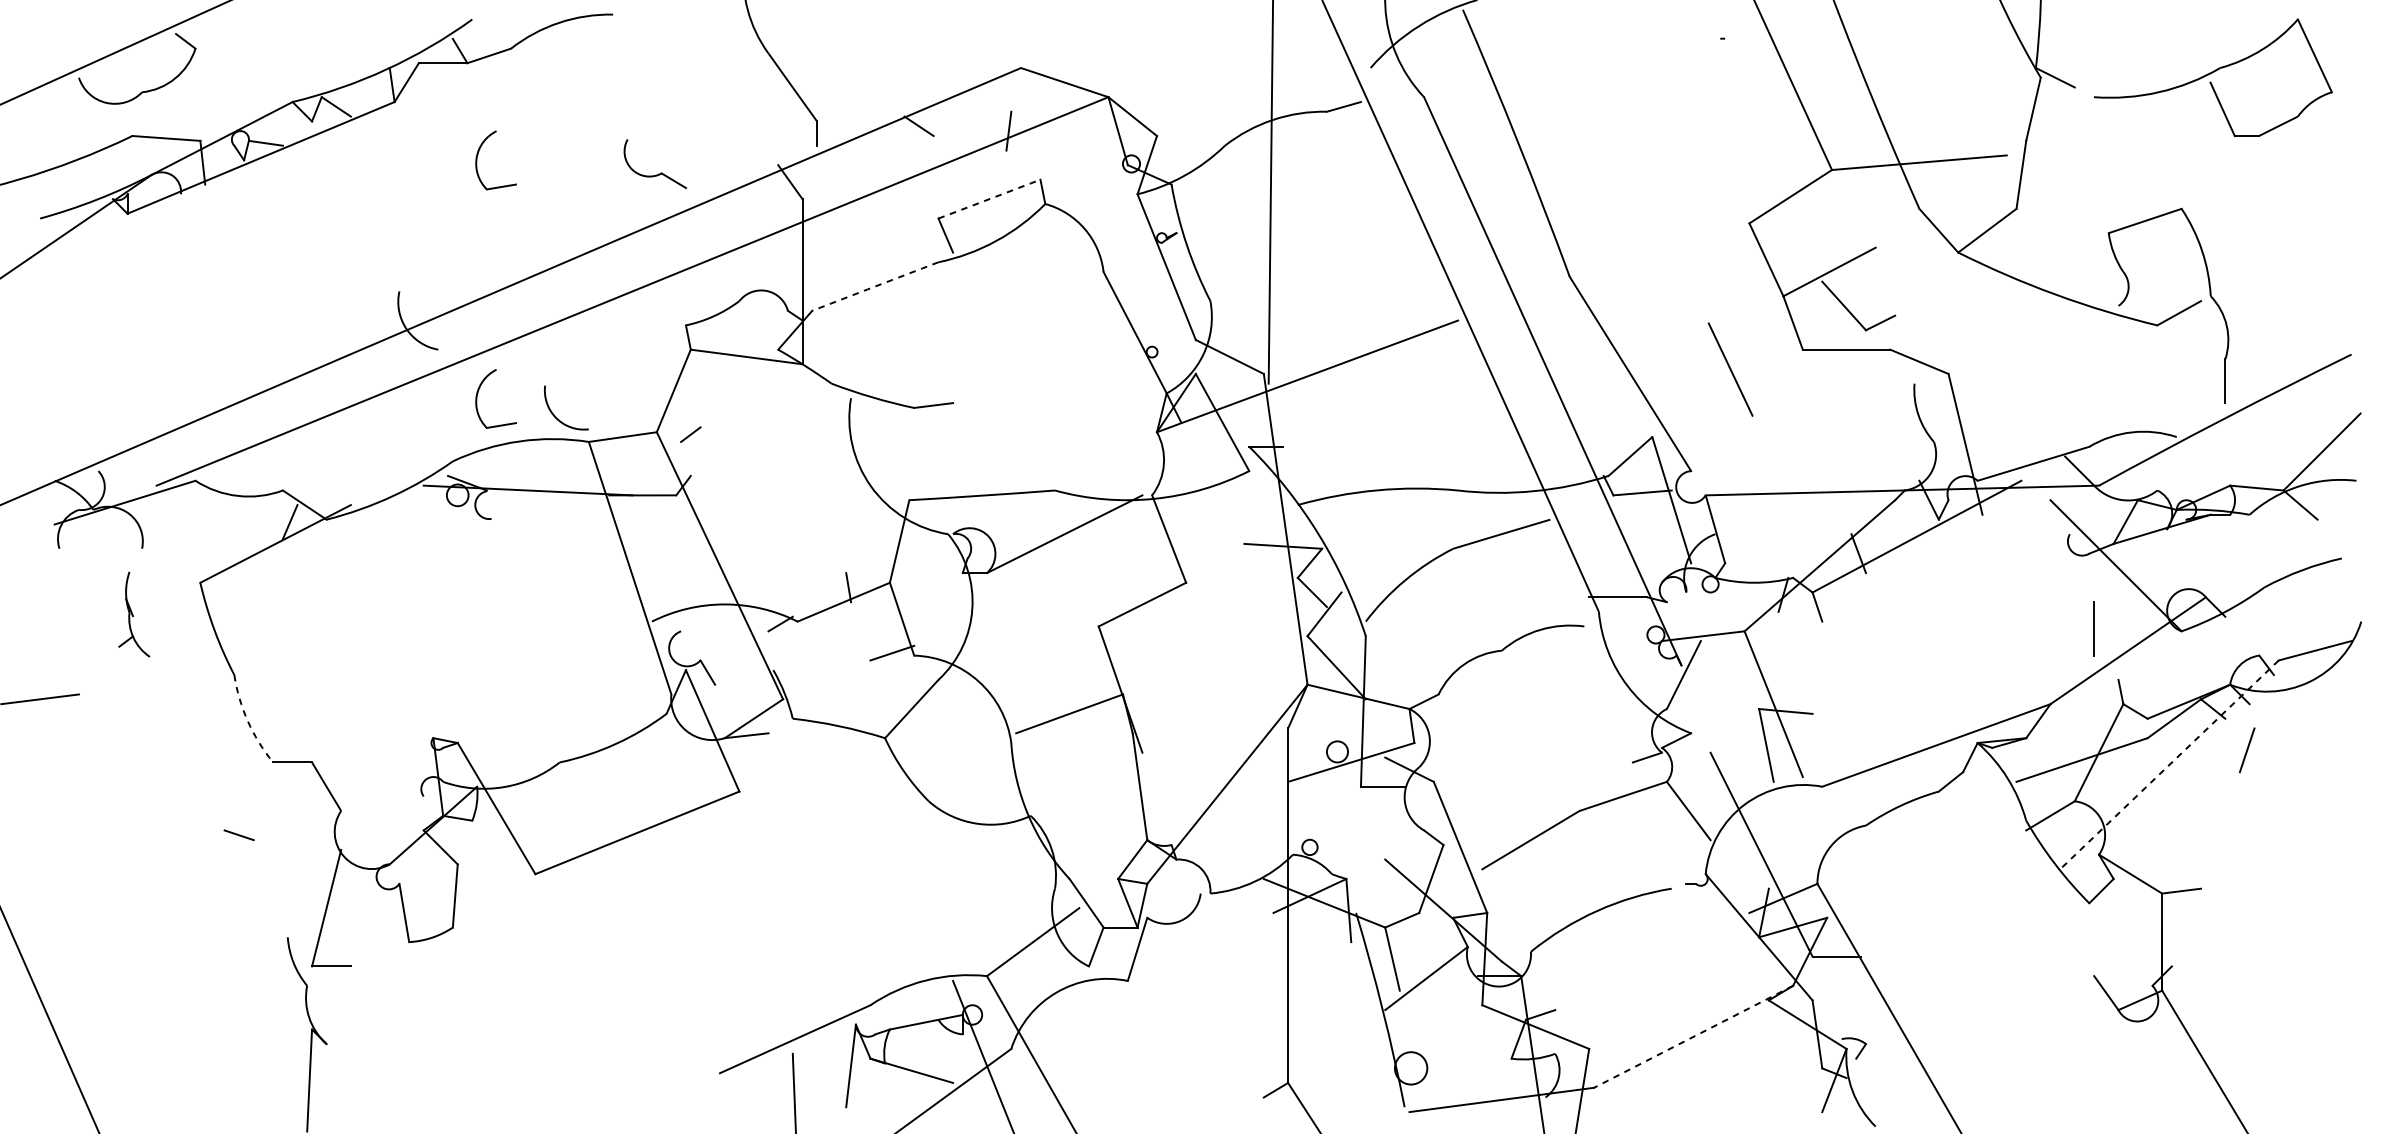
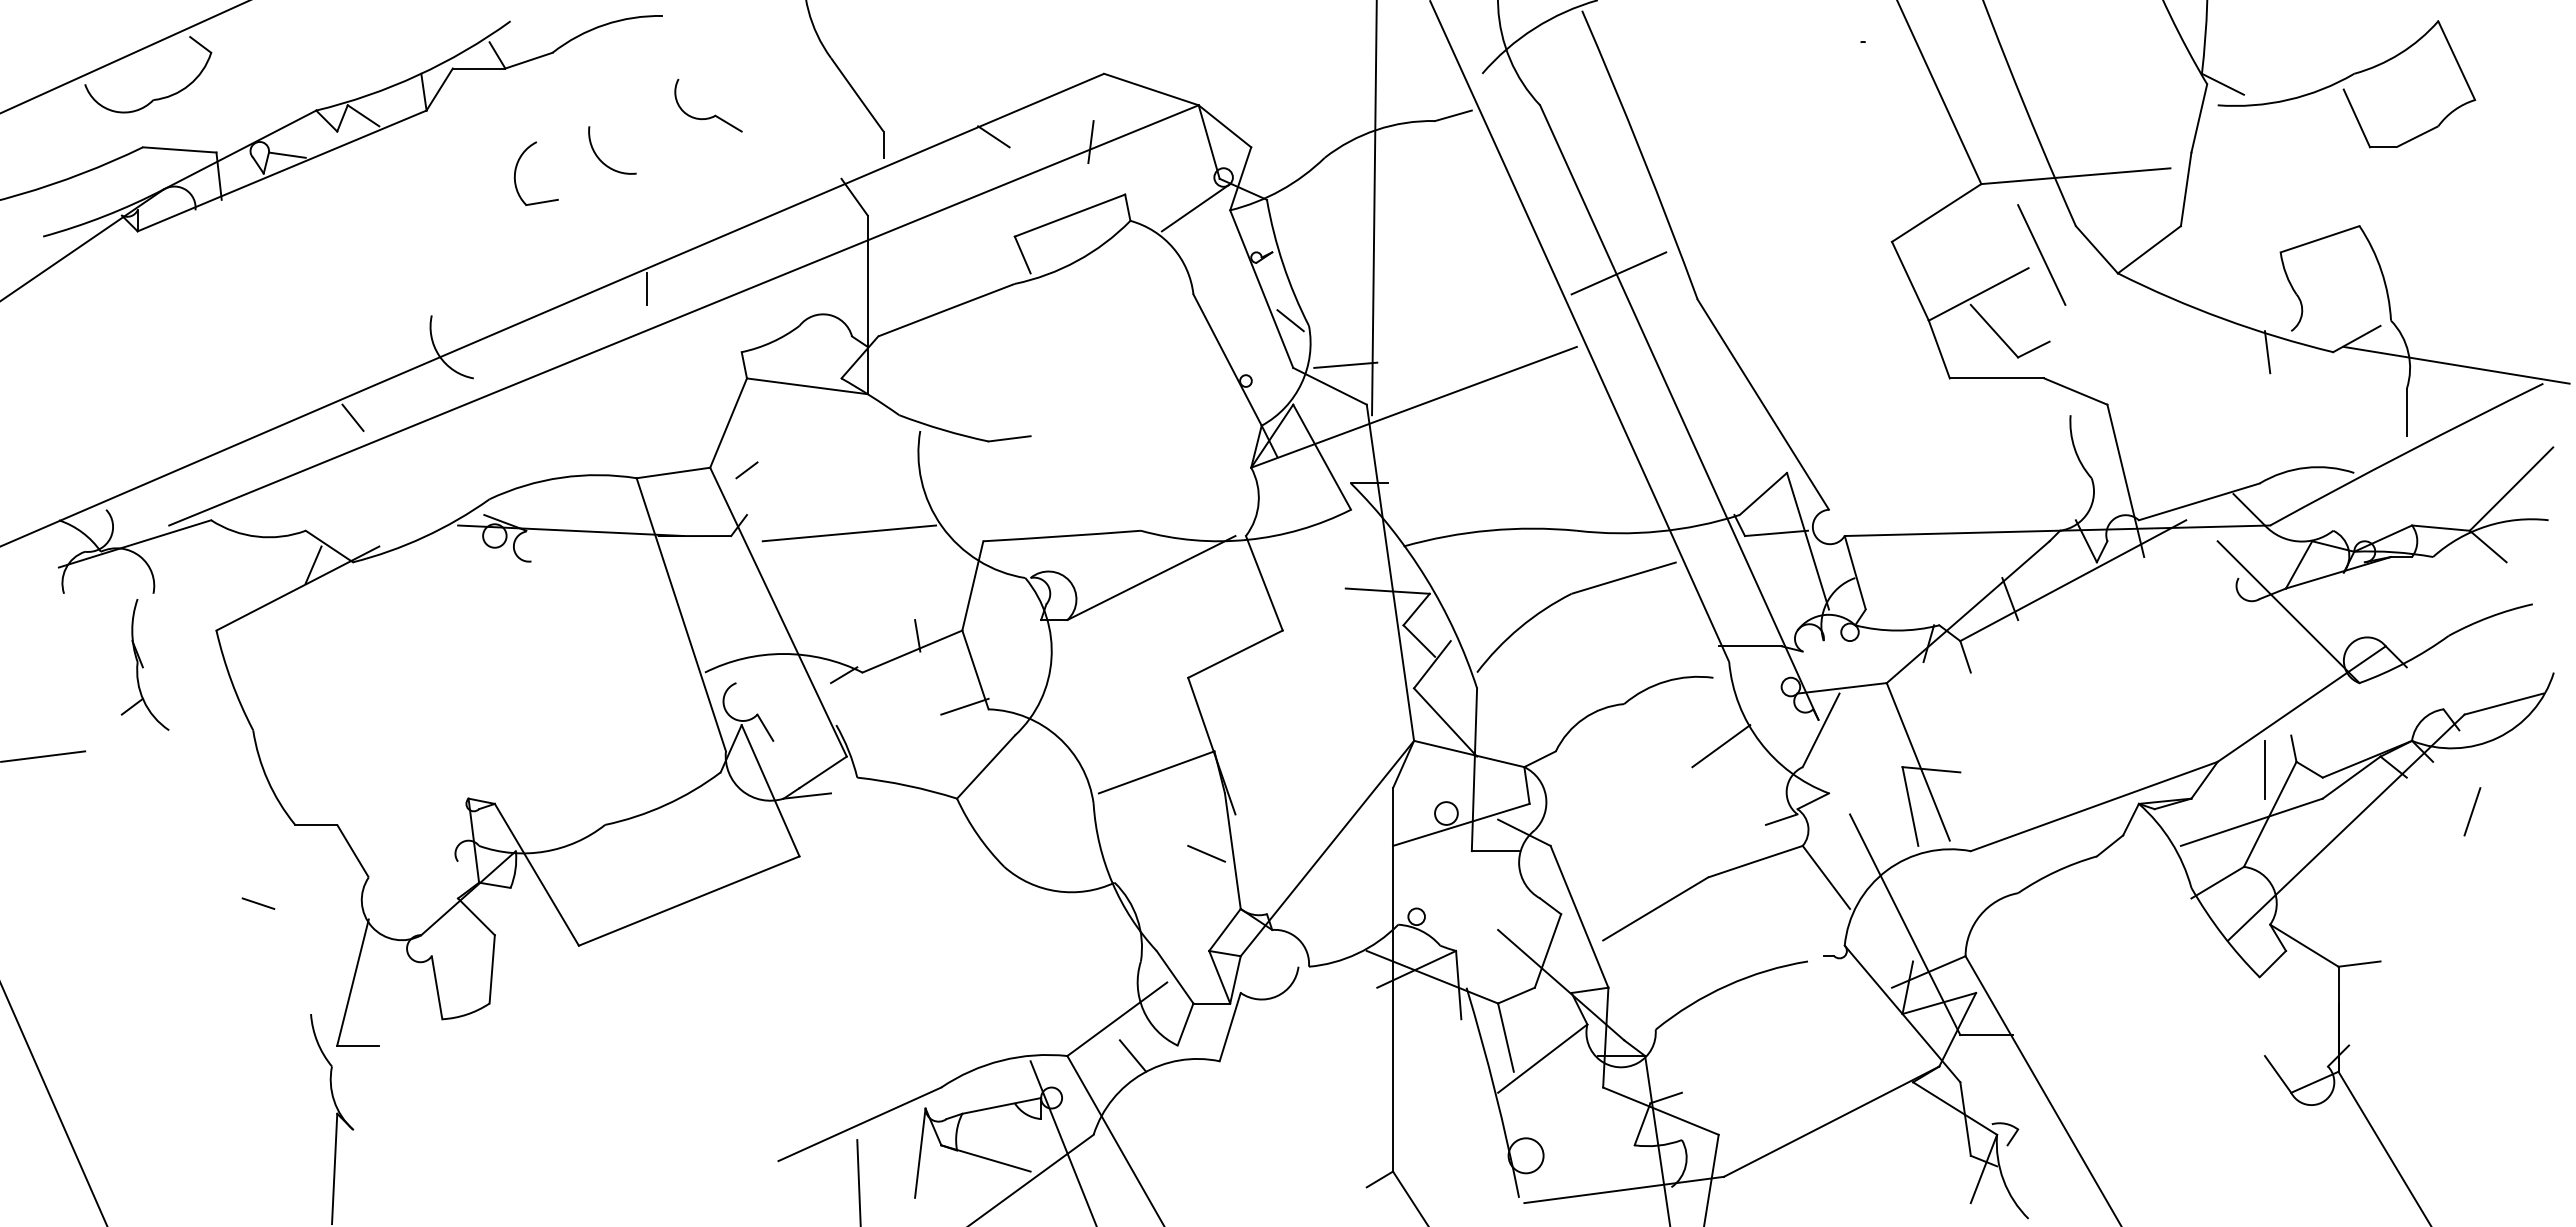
part: (2213, 77) -> (2346, 84), moved
part: (659, 173) -> (713, 115), moved
line: (1105, 191) -> (1195, 207), added
line: (989, 199) -> (1070, 215), dashed -> solid
line: (1496, 252) -> (1618, 273), added
line: (598, 266) -> (647, 288), added
arc: (875, 286) -> (946, 310), dashed -> solid
line: (1193, 296) -> (1290, 320), added
line: (2096, 325) -> (2267, 352), added
line: (1244, 336) -> (1345, 364), added
line: (2271, 336) -> (2456, 364), added
line: (1730, 369) -> (2041, 254), moved
line: (326, 385) -> (352, 417), added
part: (477, 396) -> (516, 429), removed
arc: (554, 414) -> (599, 157), moved
line: (785, 493) -> (849, 533), added
part: (133, 614) -> (144, 664), size x1.43
line: (2093, 628) -> (2264, 769), moved
line: (1591, 689) -> (1721, 746), added
arc: (247, 721) -> (267, 780), dashed -> solid
line: (2247, 750) -> (2472, 811), moved
line: (2169, 764) -> (2346, 827), dashed -> solid
line: (1115, 788) -> (1206, 853), added
line: (1047, 975) -> (1132, 1055), added
line: (1693, 1036) -> (1831, 1121), dashed -> solid

